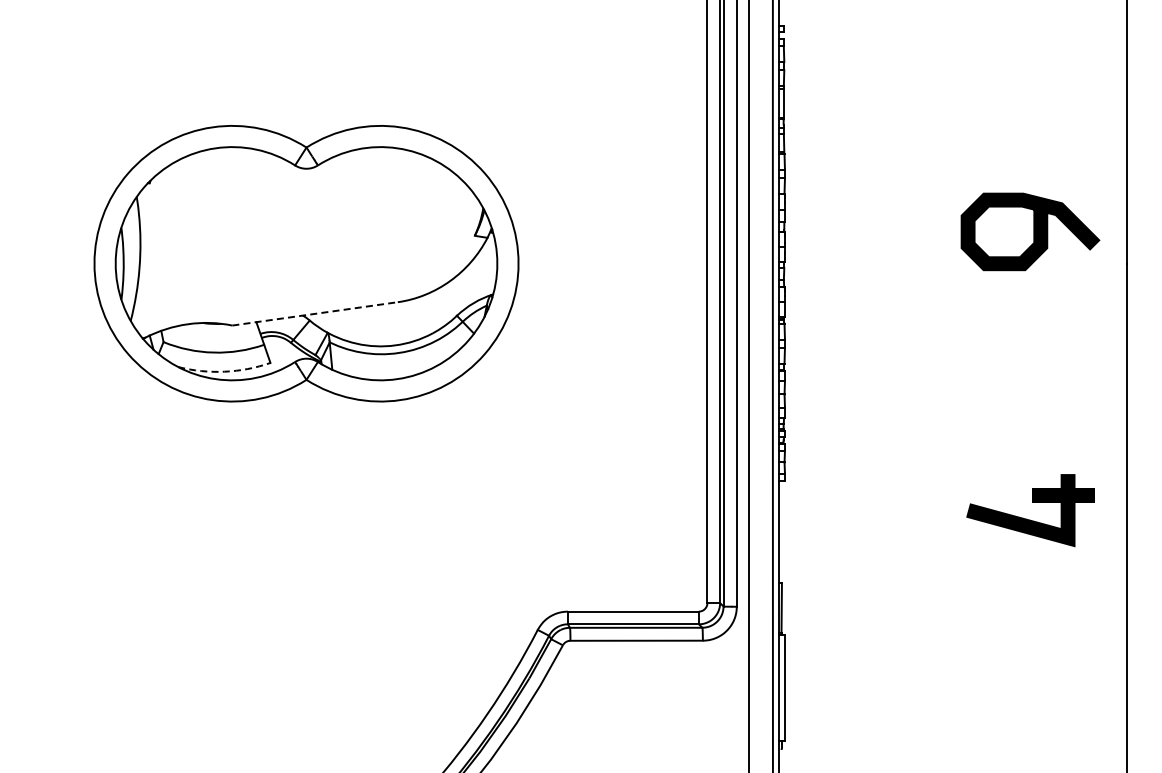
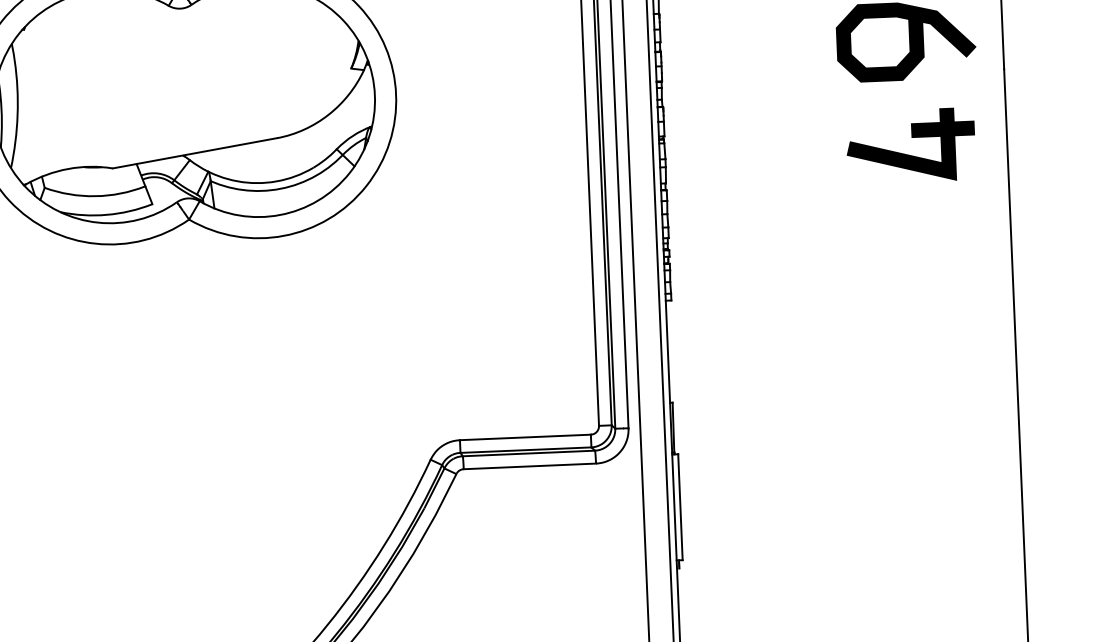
line: (315, 313) -> (195, 152), dashed -> solid
arc: (224, 371) -> (106, 214), dashed -> solid
part: (1032, 502) -> (912, 137), moved

